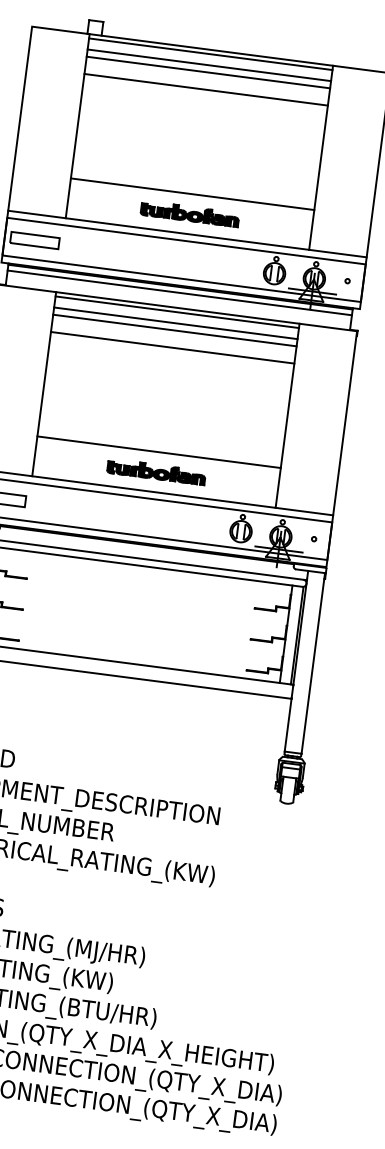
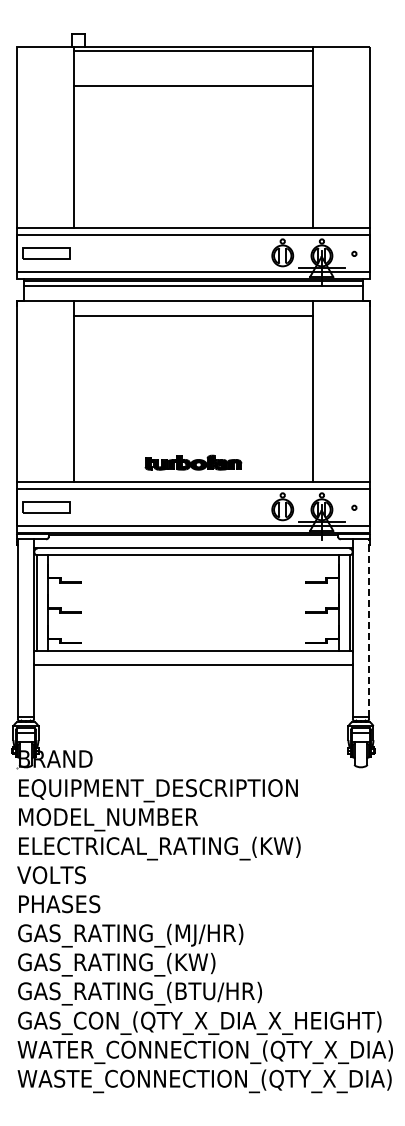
line: (209, 65) -> (193, 62), removed
line: (208, 72) -> (193, 69), removed
line: (192, 194) -> (193, 189), removed
part: (190, 213) -> (193, 208), removed
line: (177, 312) -> (193, 305), removed
line: (174, 330) -> (193, 323), removed
line: (172, 347) -> (193, 340), removed
line: (159, 452) -> (193, 443), removed
line: (313, 663) -> (369, 628), solid -> dashed

